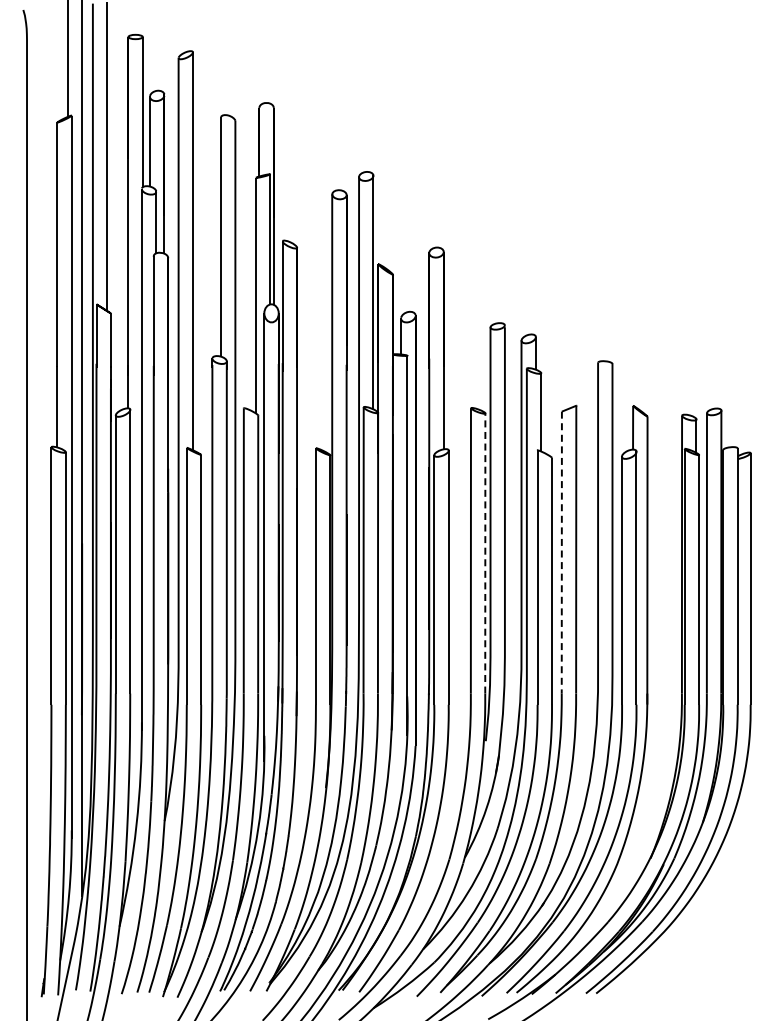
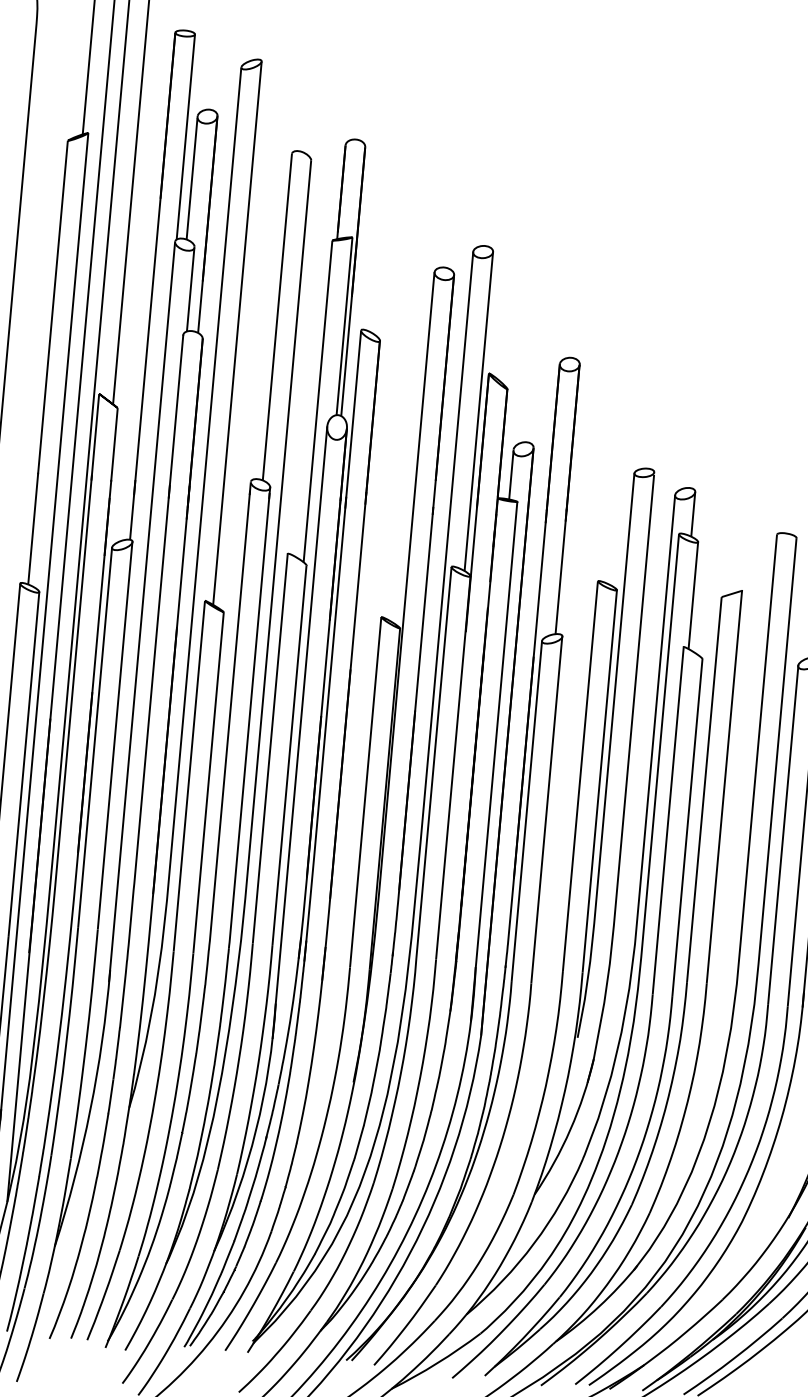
line: (485, 552) -> (600, 780), dashed -> solid
line: (561, 552) -> (703, 789), dashed -> solid

